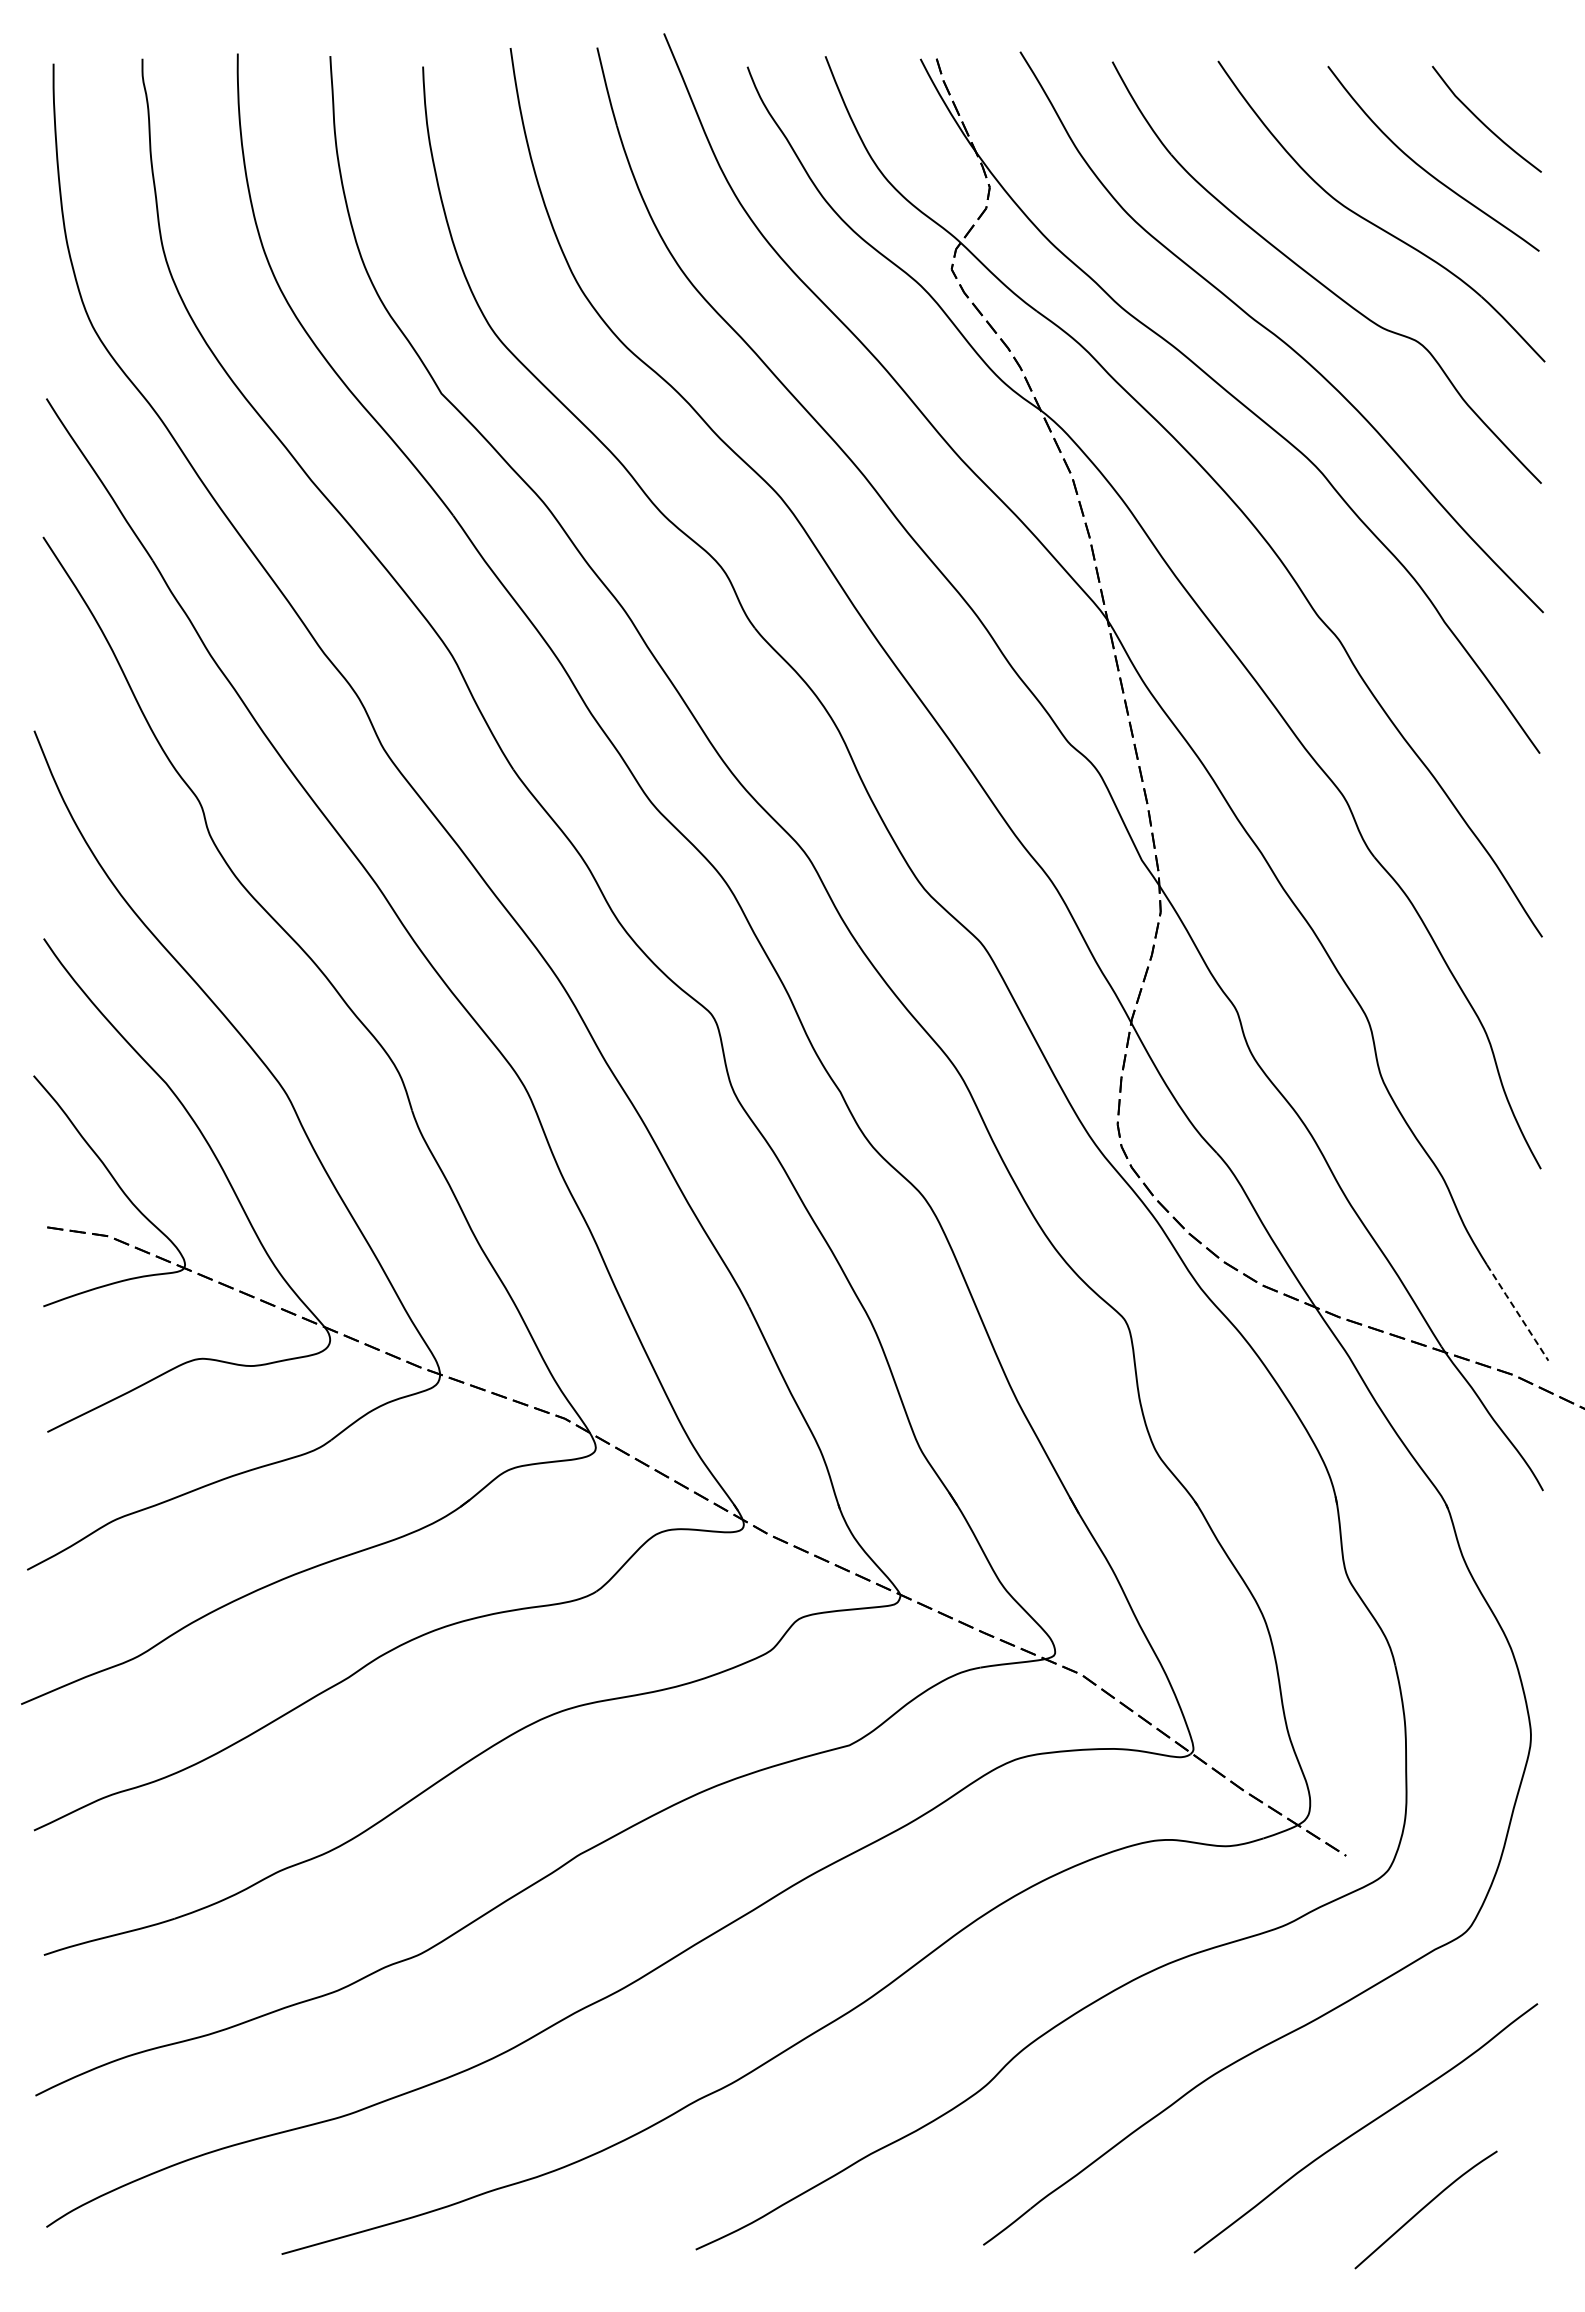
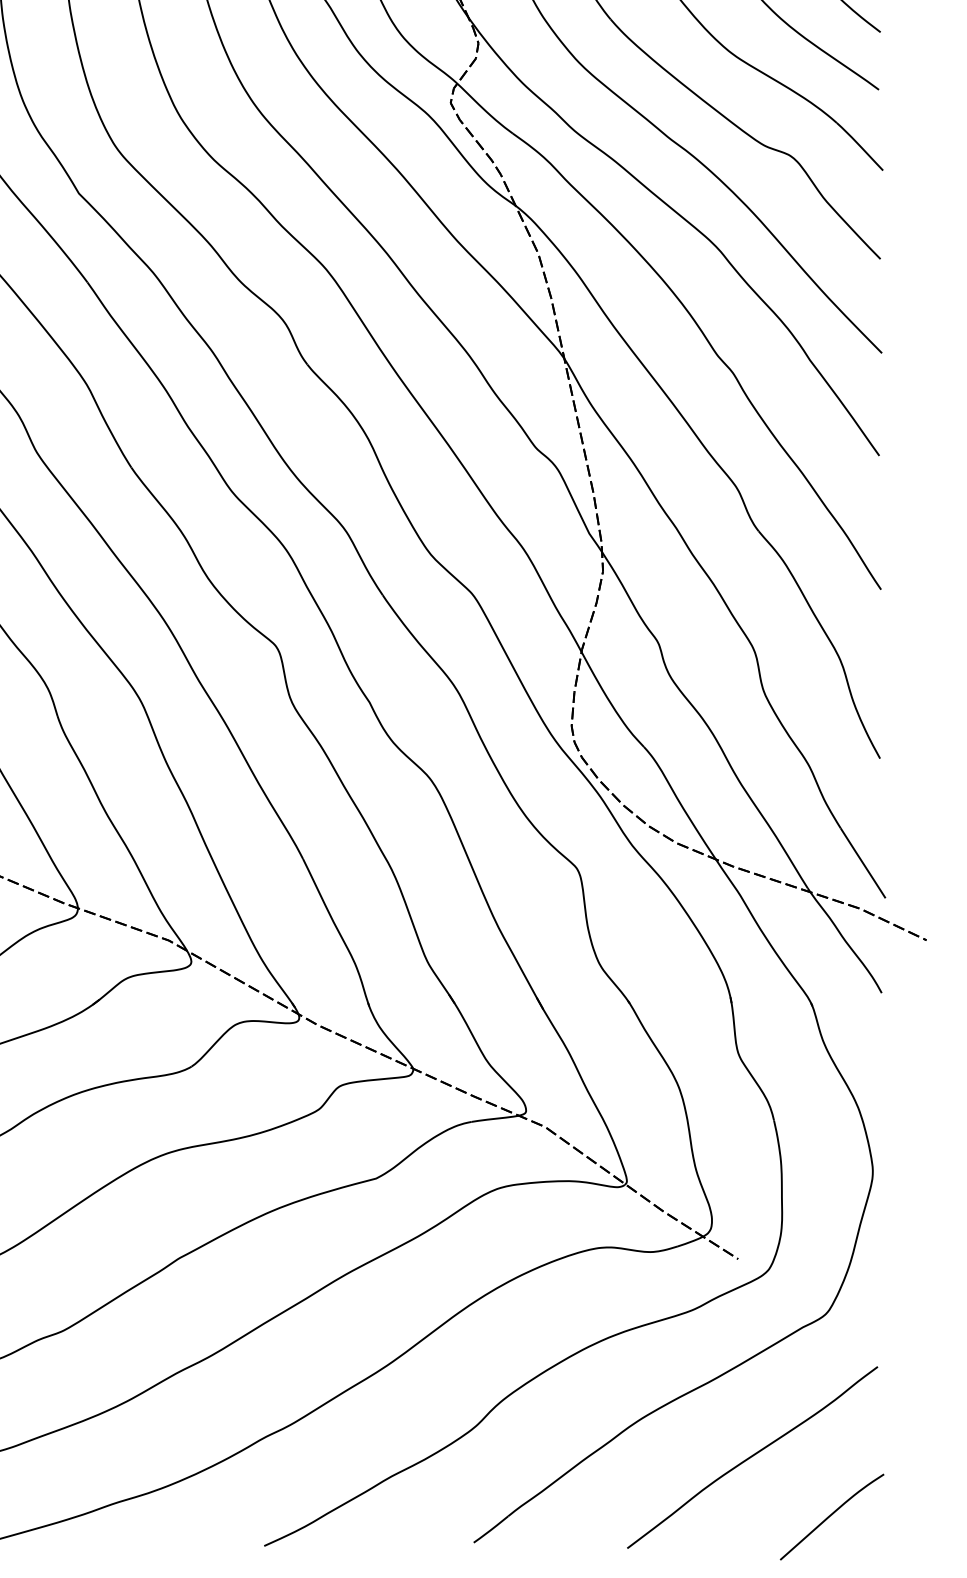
line: (1517, 1313) -> (863, 863), dashed -> solid
curve: (1424, 2208) -> (830, 1516), moved

